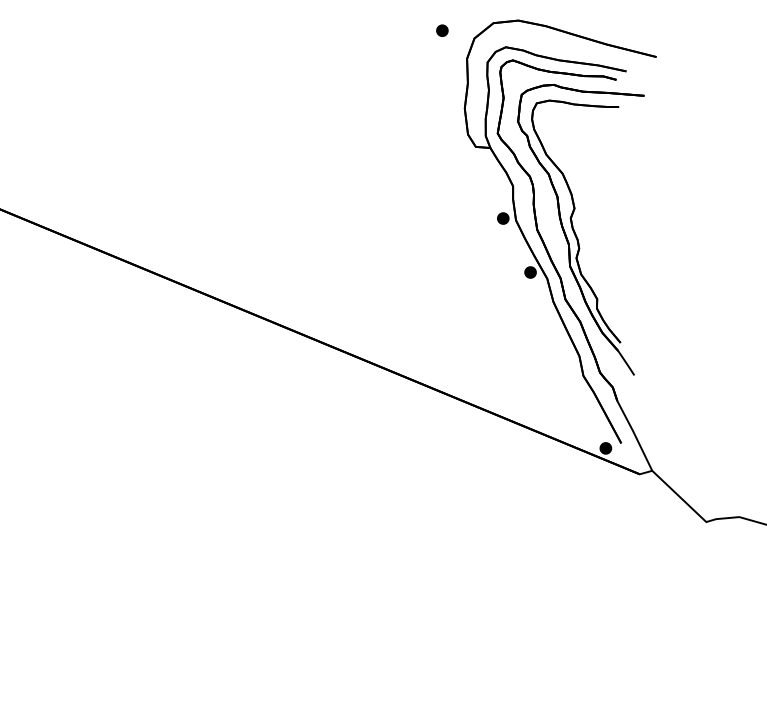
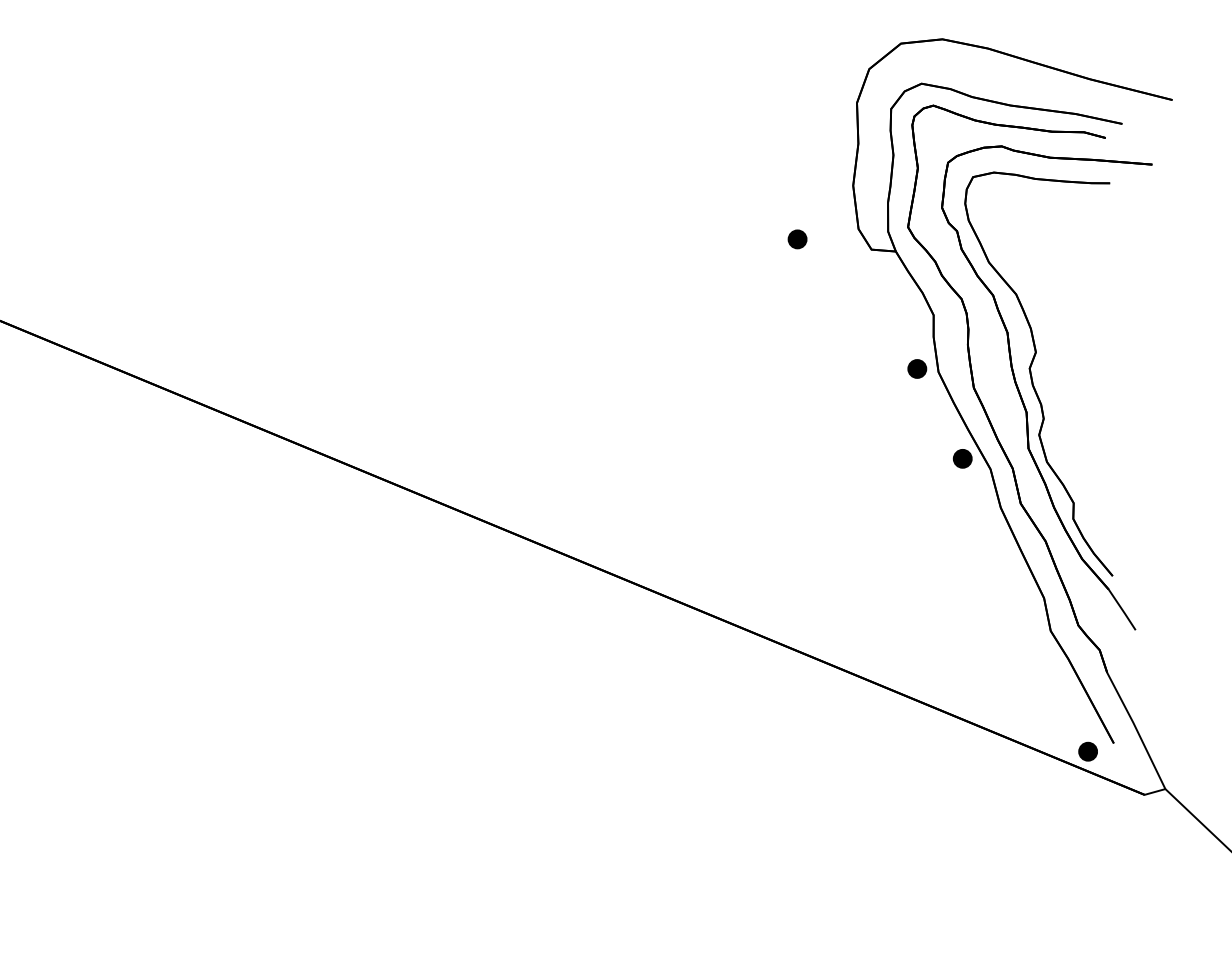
part: (442, 30) -> (797, 238), moved

